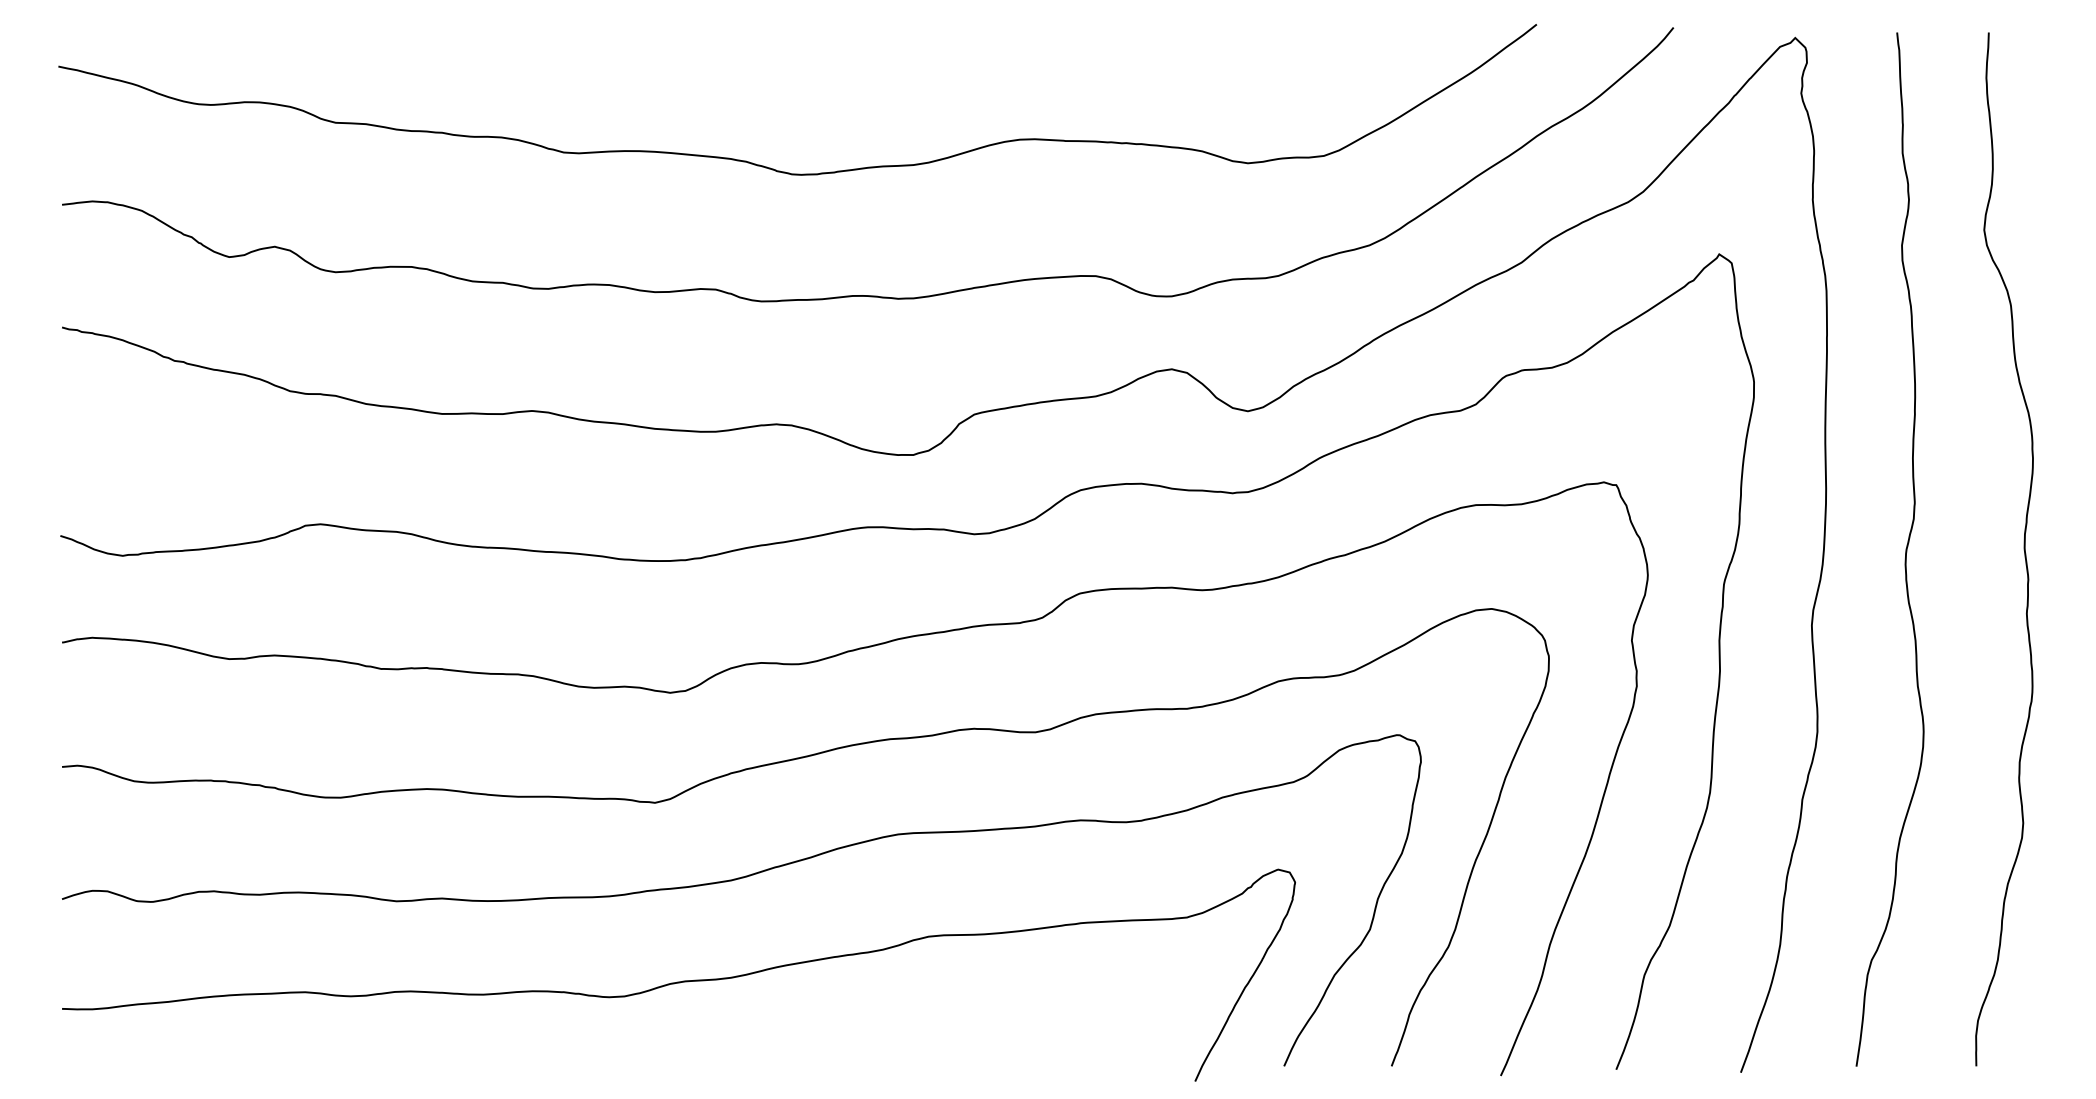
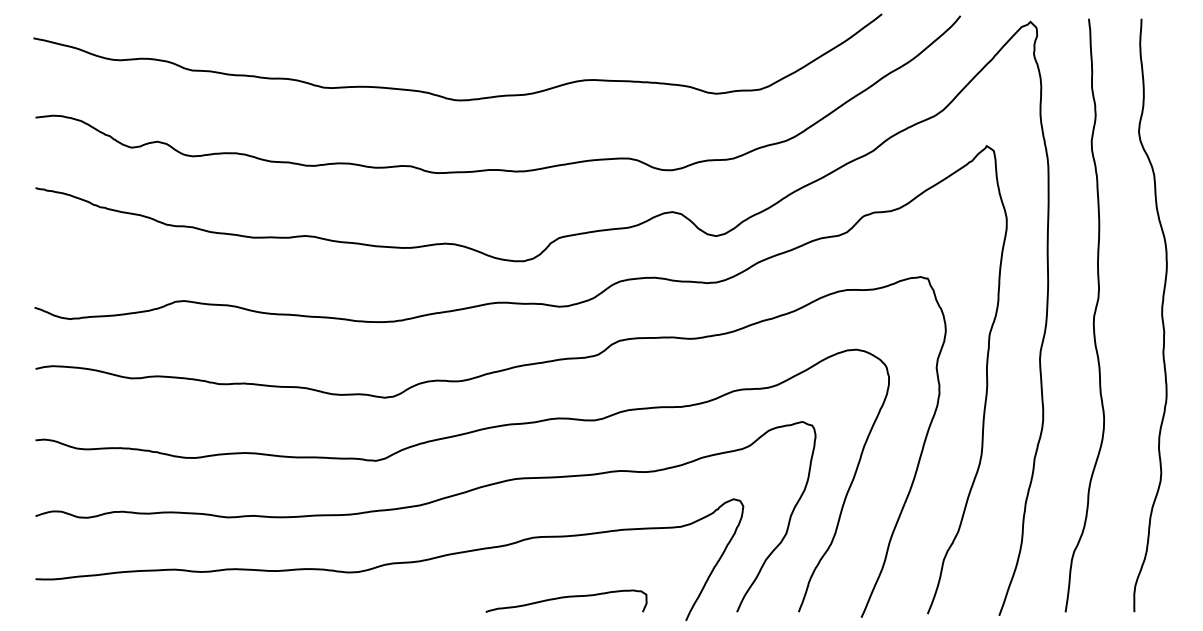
curve: (983, 1042) -> (564, 598), added

